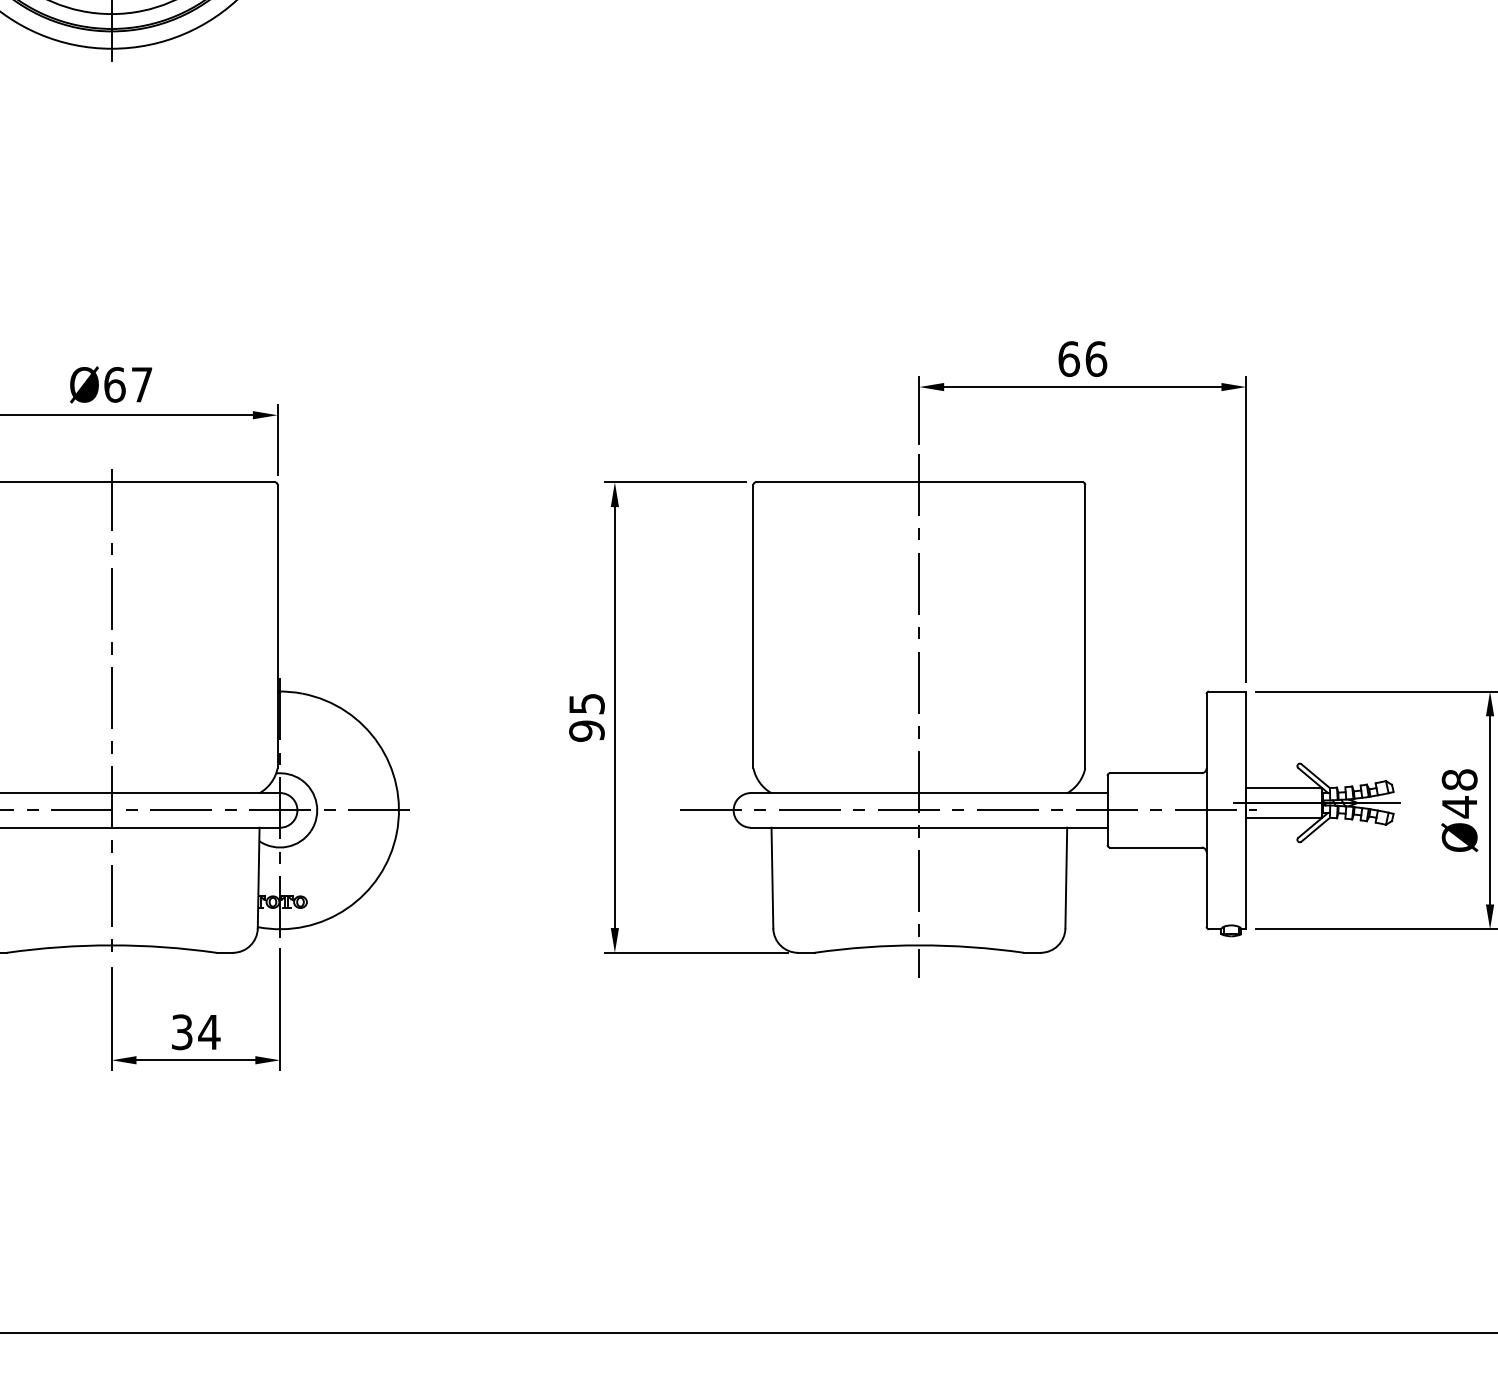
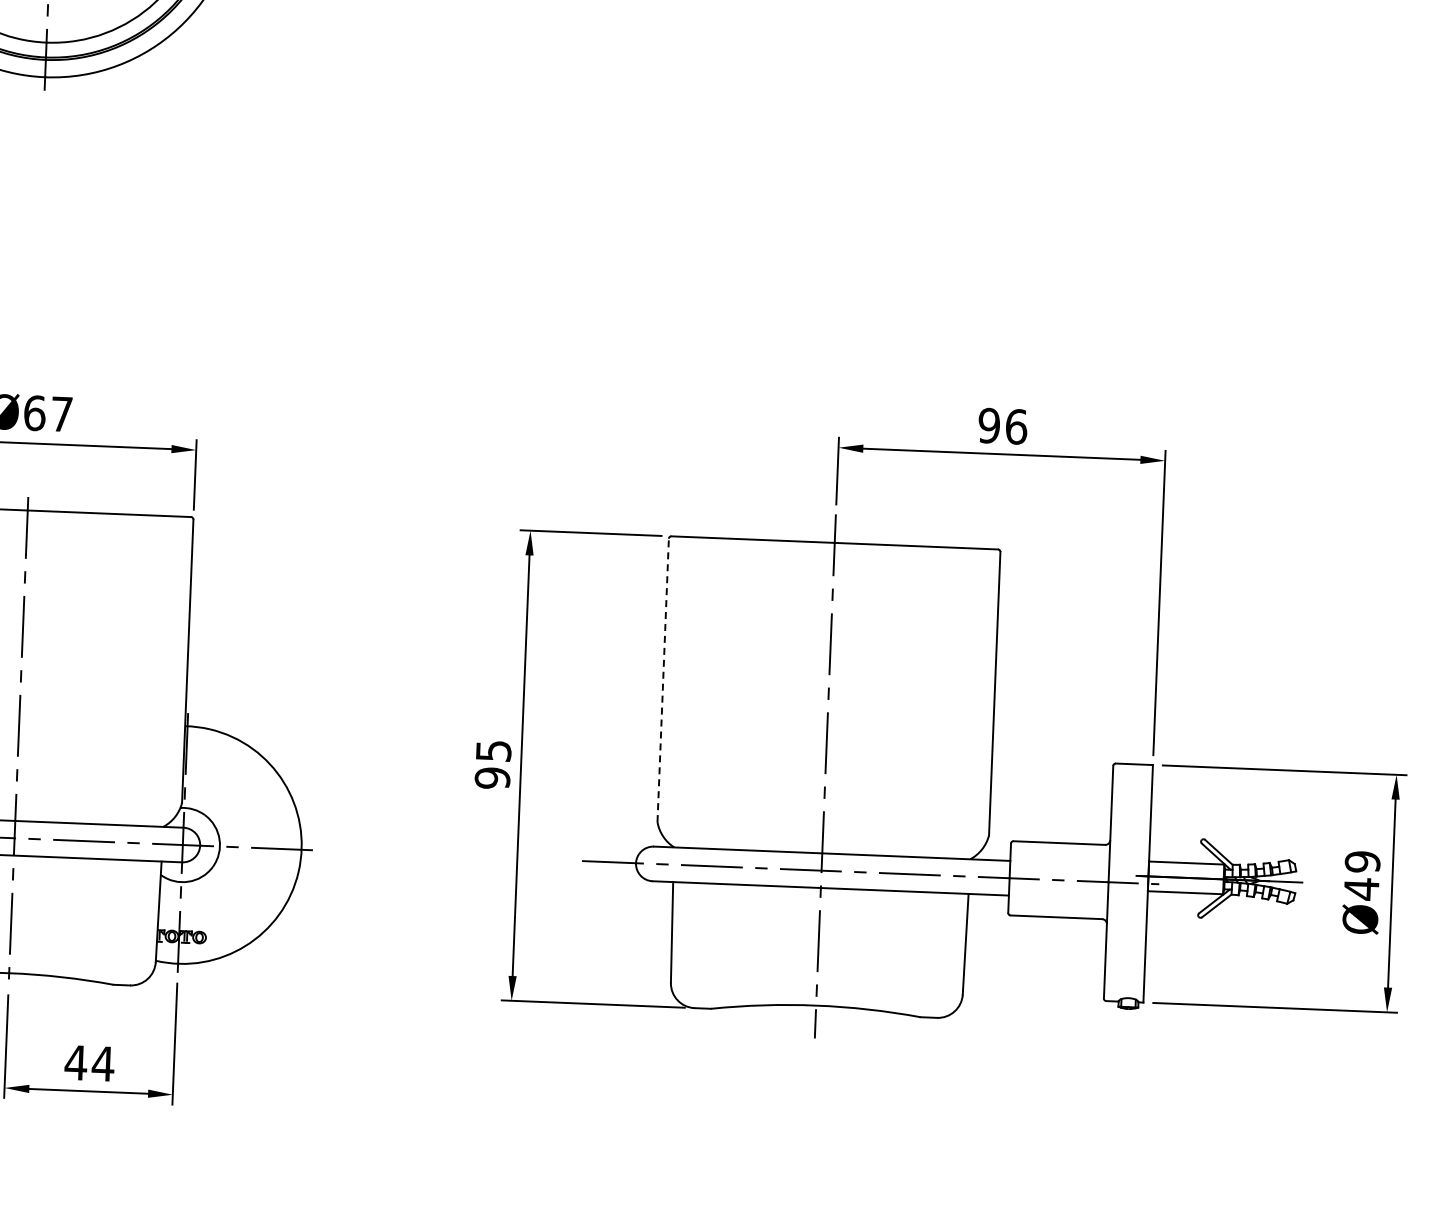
text: (1069, 359) -> (989, 426), 66 -> 96
line: (753, 626) -> (663, 680), solid -> dashed
text: (1459, 779) -> (1362, 861), Ø48 -> Ø49
text: (181, 1032) -> (75, 1063), 34 -> 44

